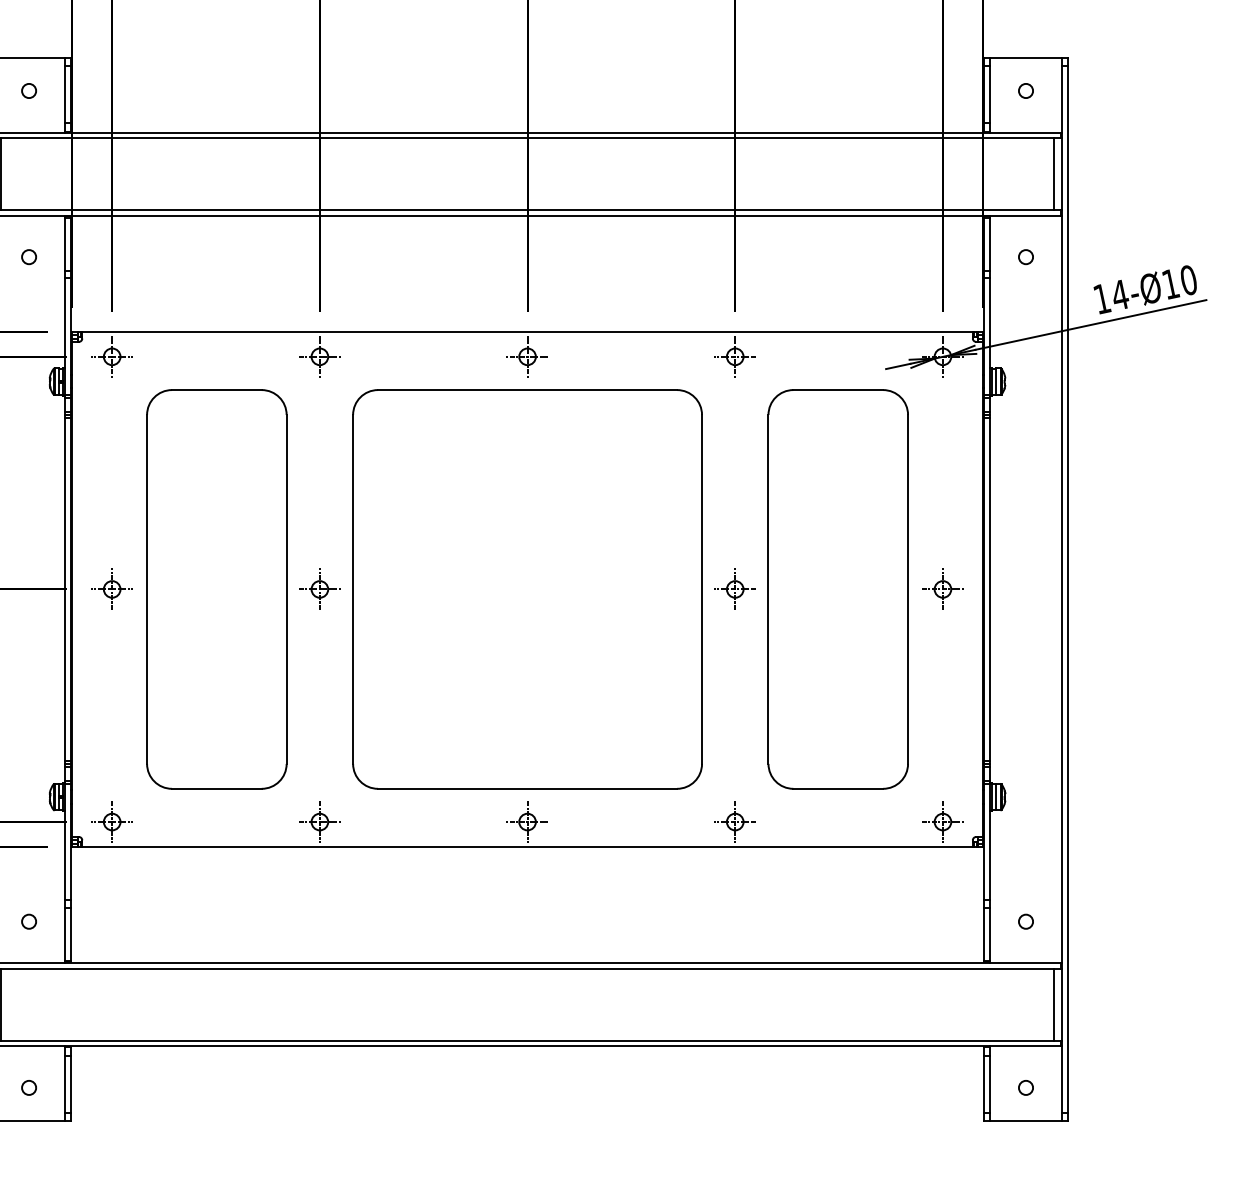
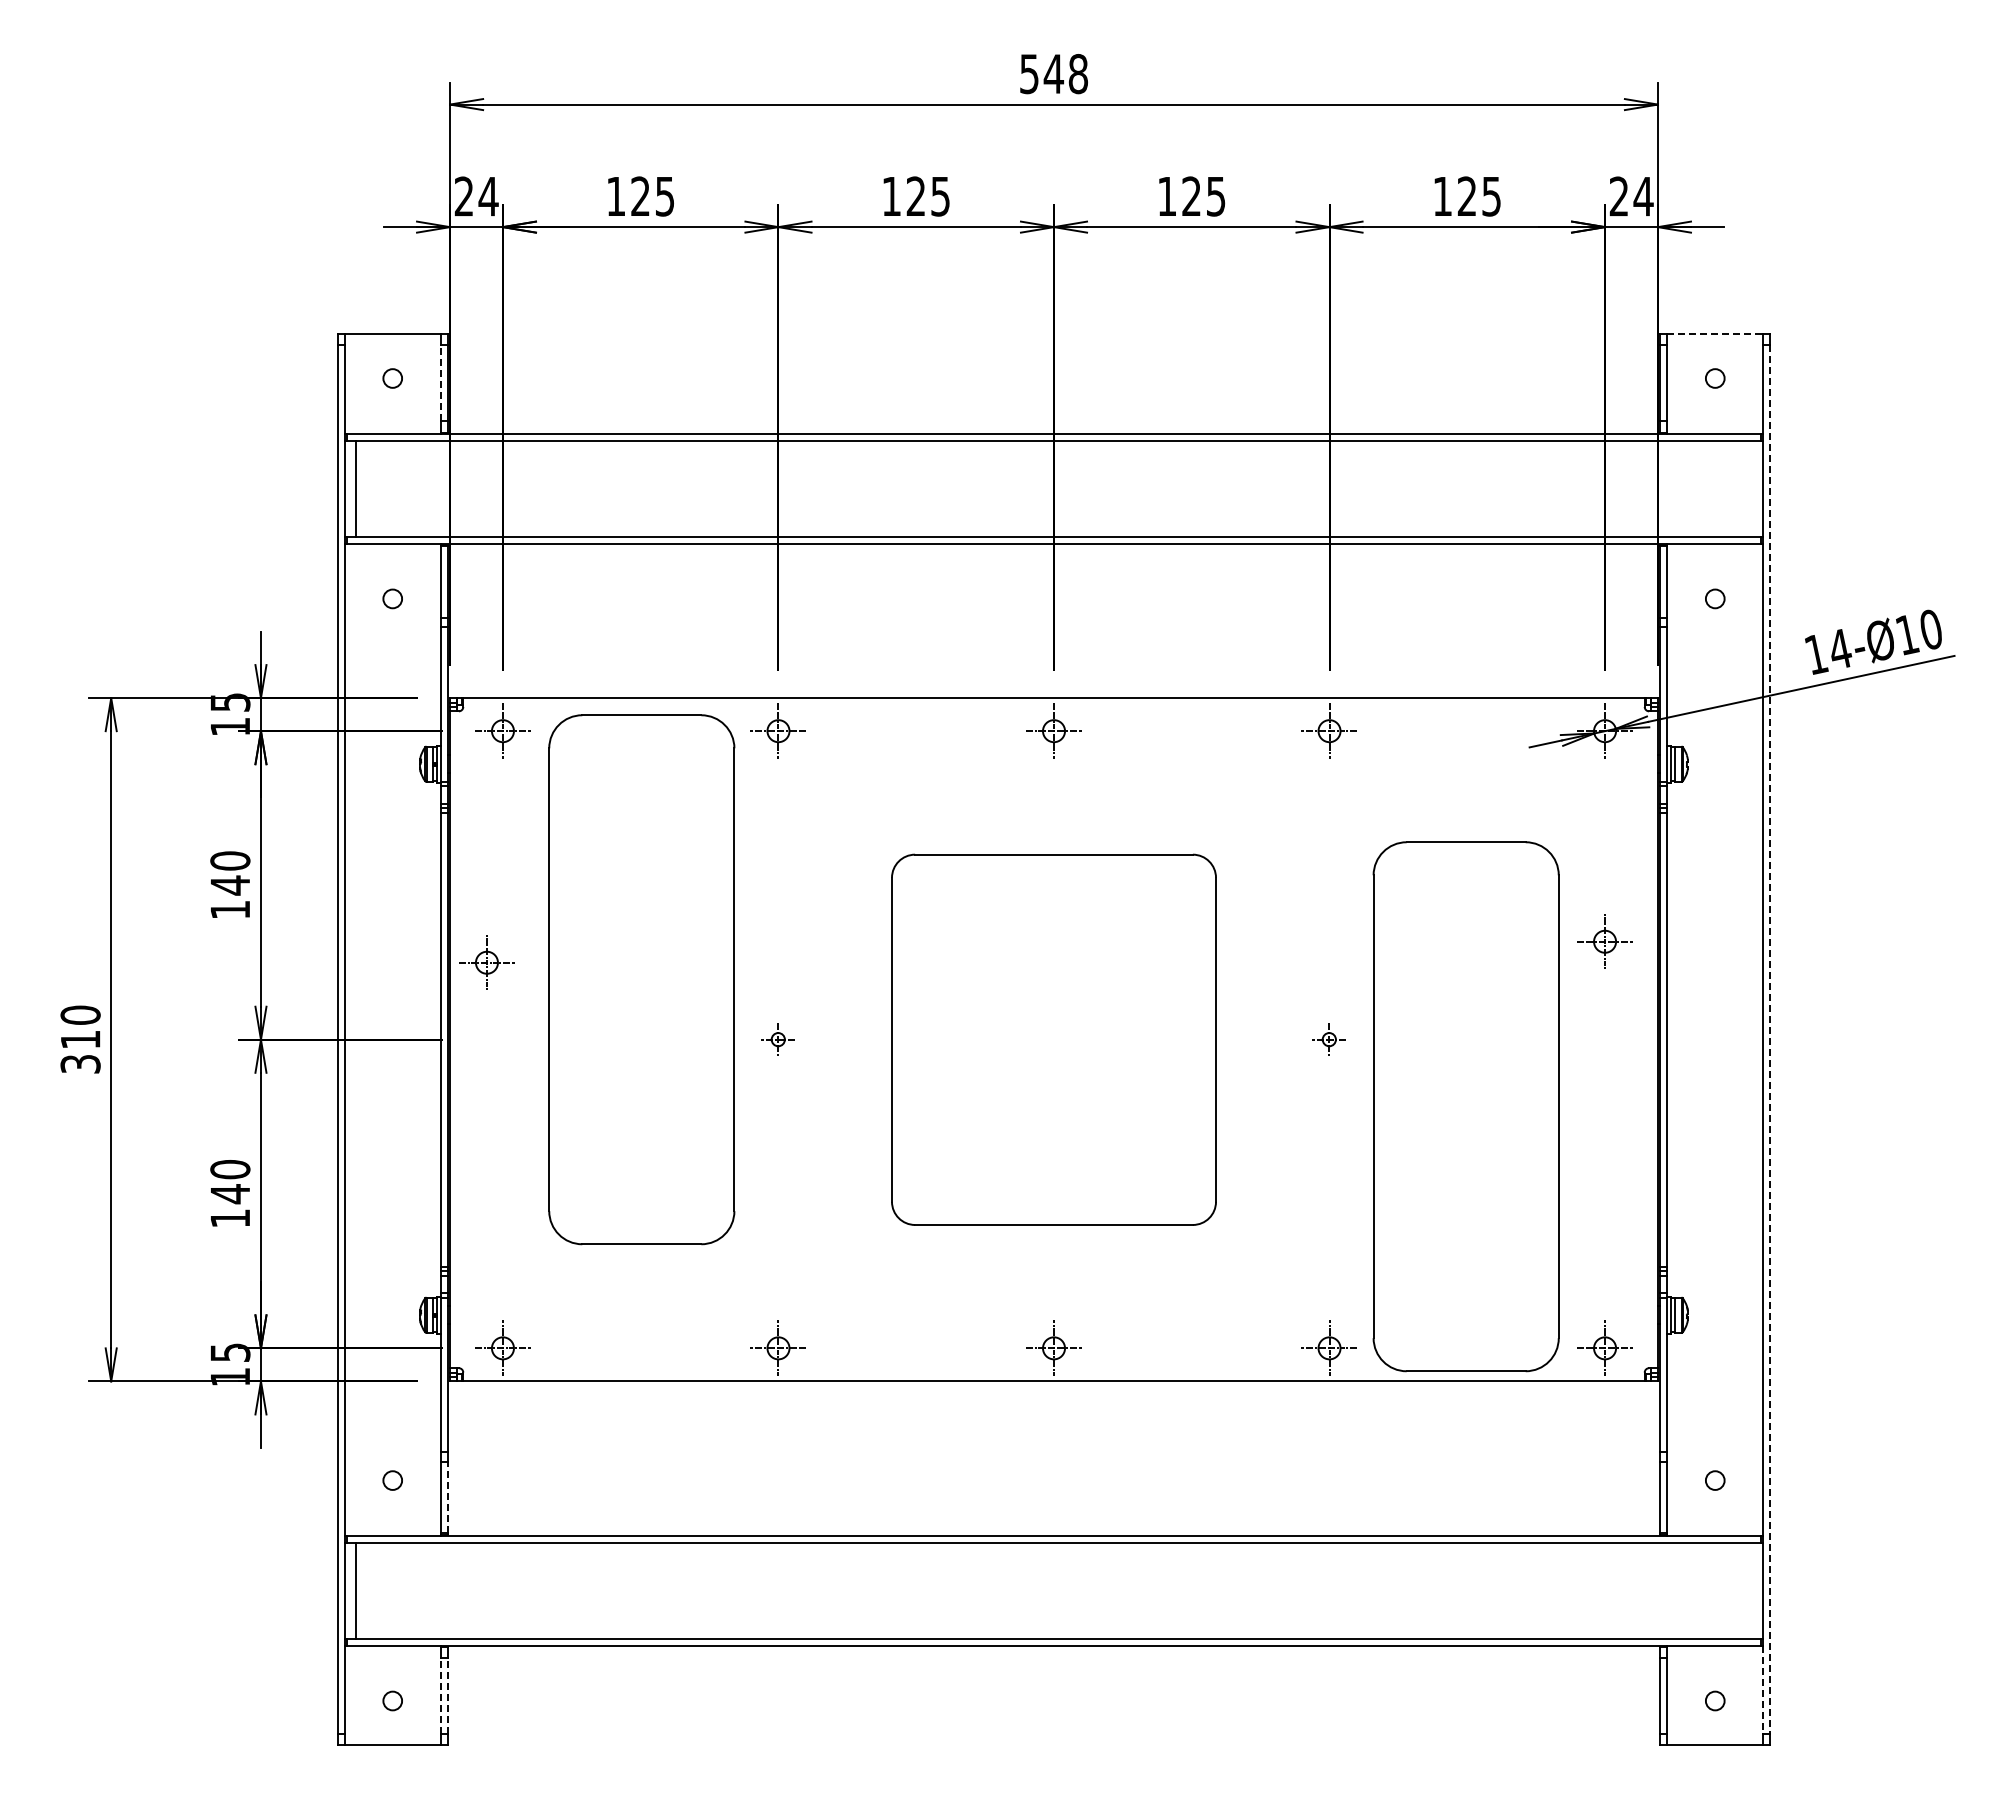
line: (1026, 57) -> (1715, 334), solid -> dashed
line: (65, 94) -> (440, 382), solid -> dashed
line: (1054, 173) -> (1752, 488), removed
part: (111, 589) -> (486, 962), moved
part: (216, 589) -> (641, 979), moved
part: (319, 589) -> (777, 1039), size x0.6
part: (527, 589) -> (1053, 1039), size x0.7
part: (734, 589) -> (1328, 1039), size x0.6
part: (837, 589) -> (1465, 1106), moved
part: (942, 589) -> (1604, 941), moved
line: (1067, 590) -> (1770, 1040), solid -> dashed
line: (70, 934) -> (447, 1497), solid -> dashed
line: (1054, 1004) -> (1752, 1590), removed
line: (1062, 1079) -> (1763, 1690), solid -> dashed
line: (65, 1083) -> (440, 1695), solid -> dashed
line: (70, 1083) -> (447, 1695), solid -> dashed

